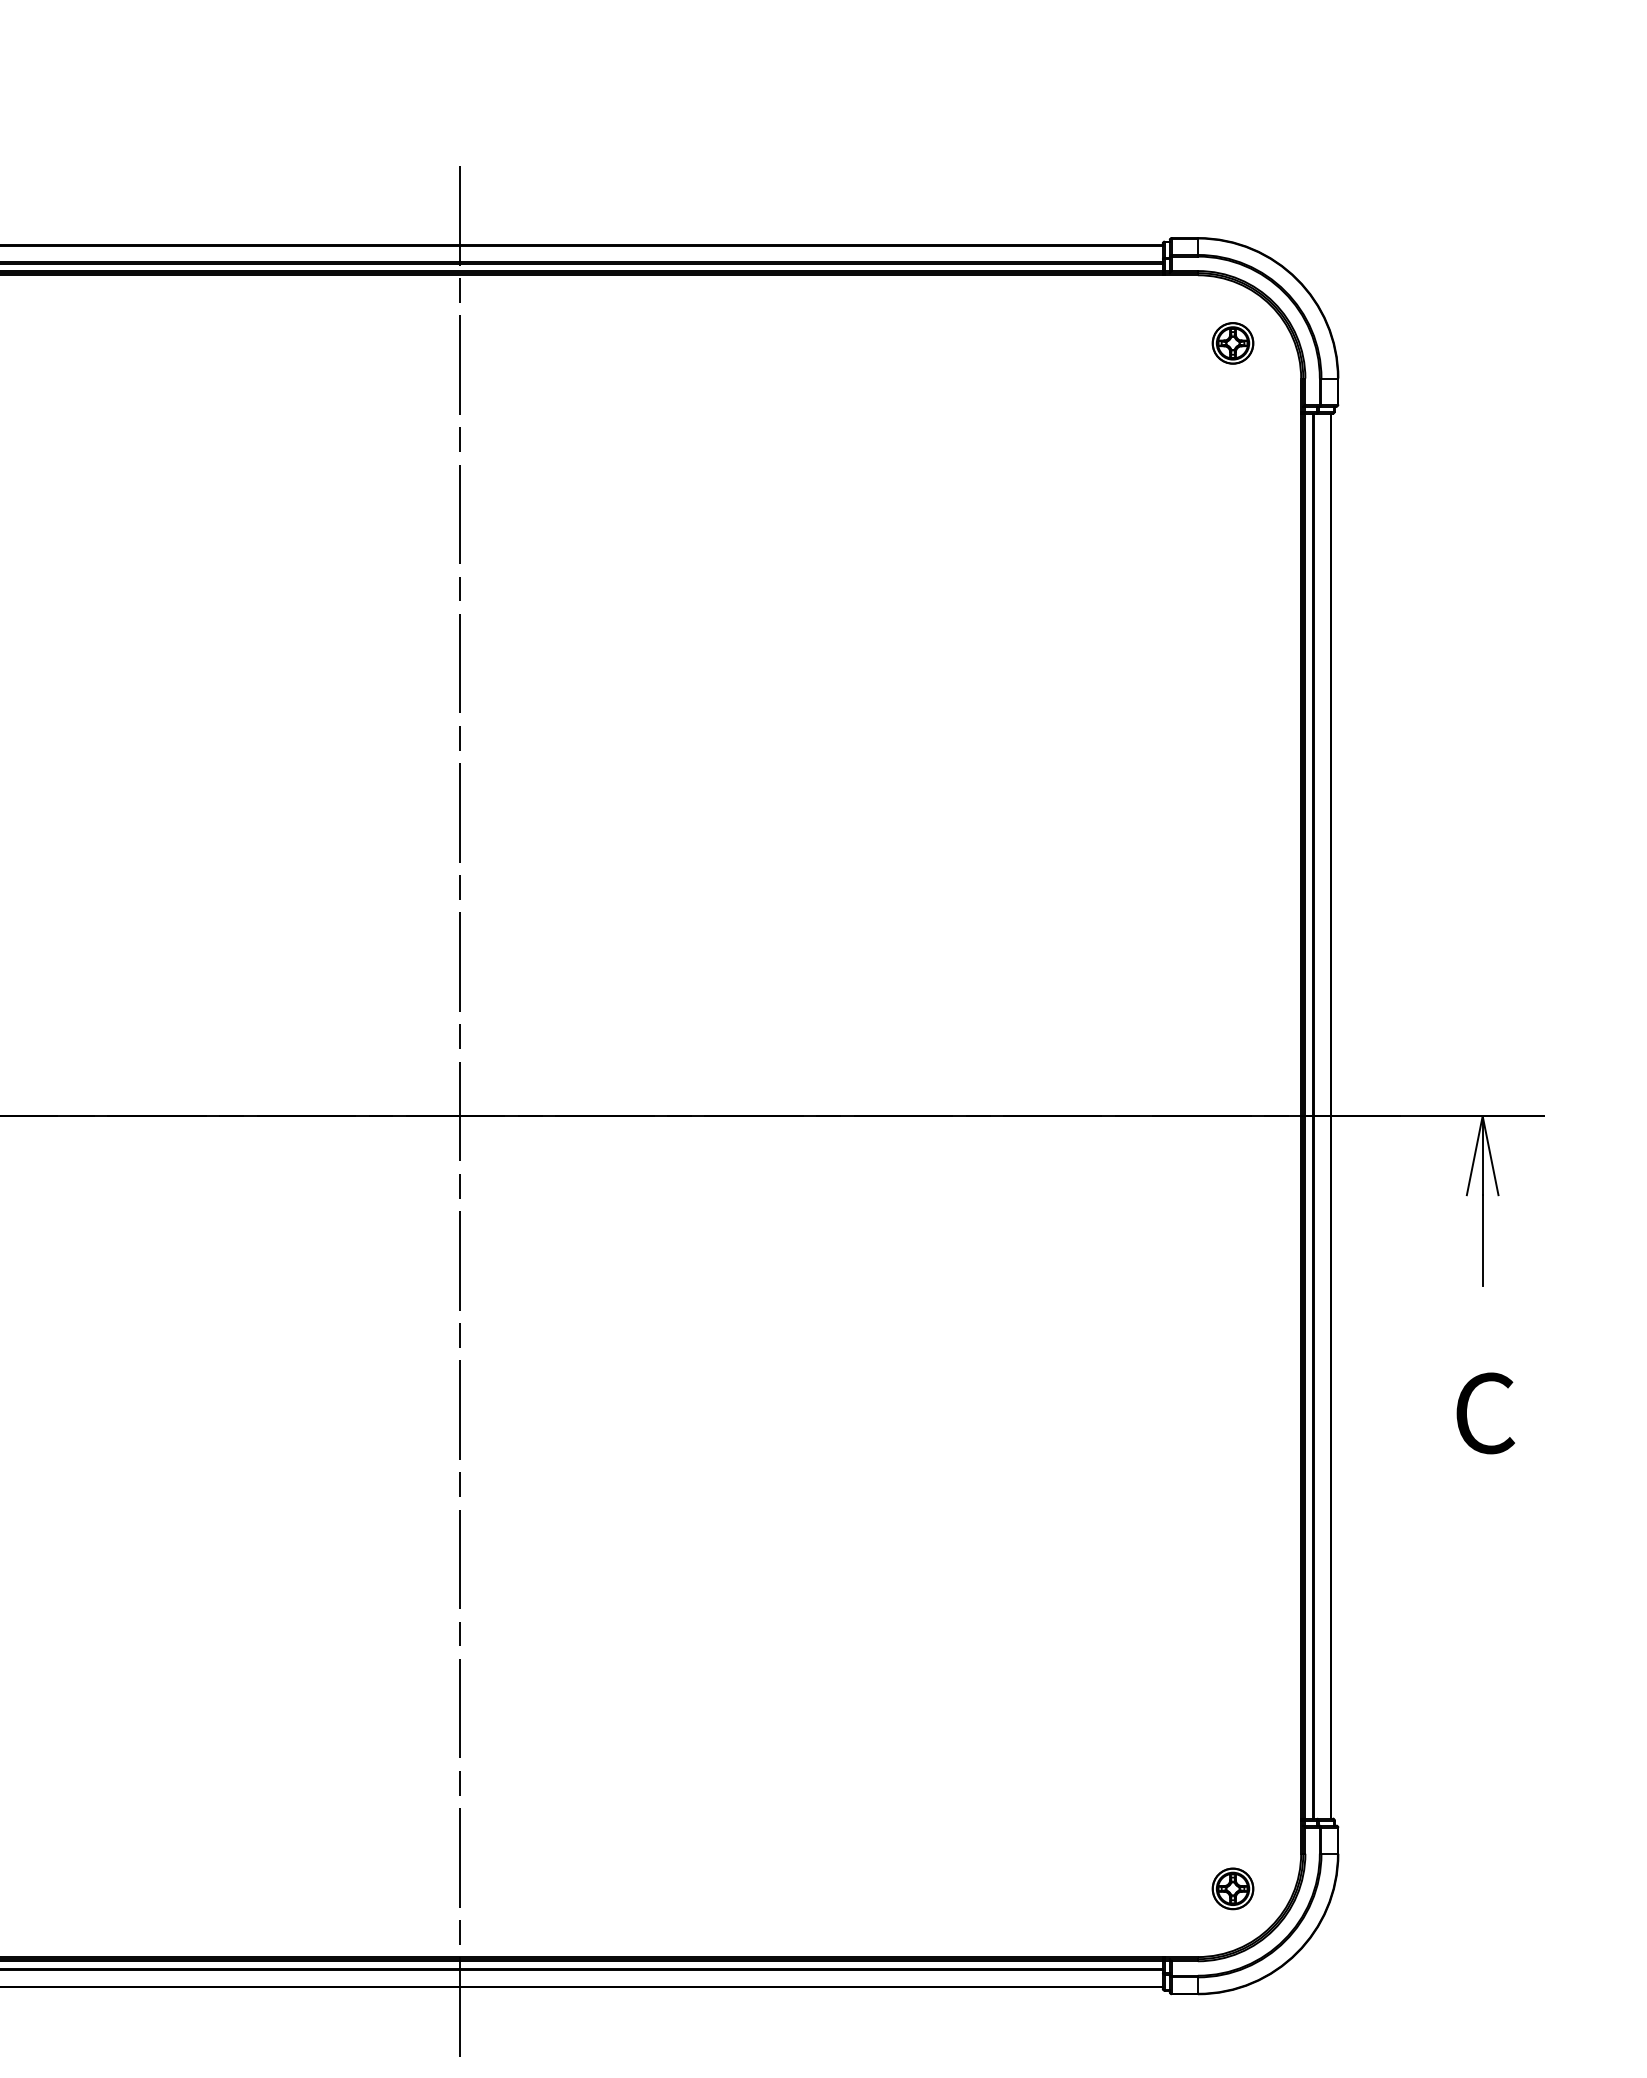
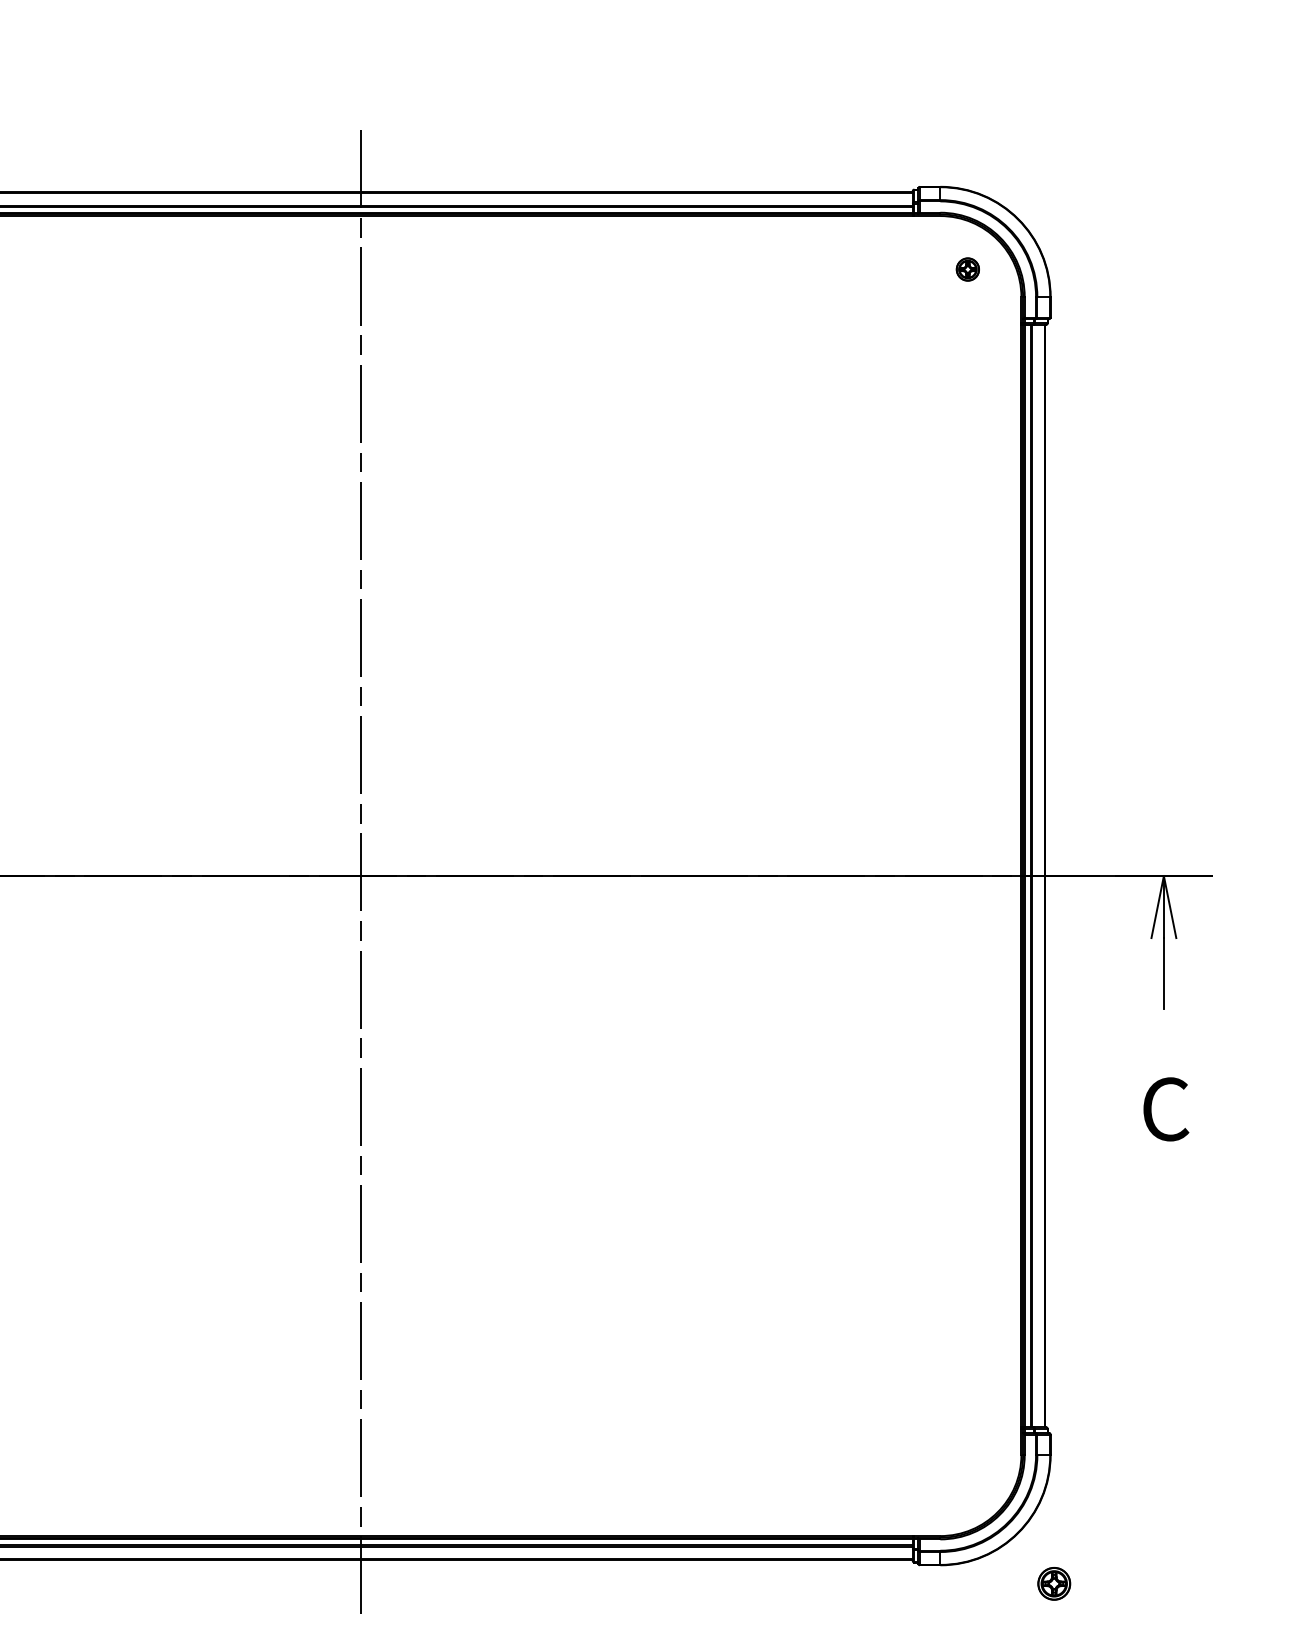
part: (1232, 343) -> (967, 269), size x0.7
part: (1232, 1888) -> (1053, 1583), moved

